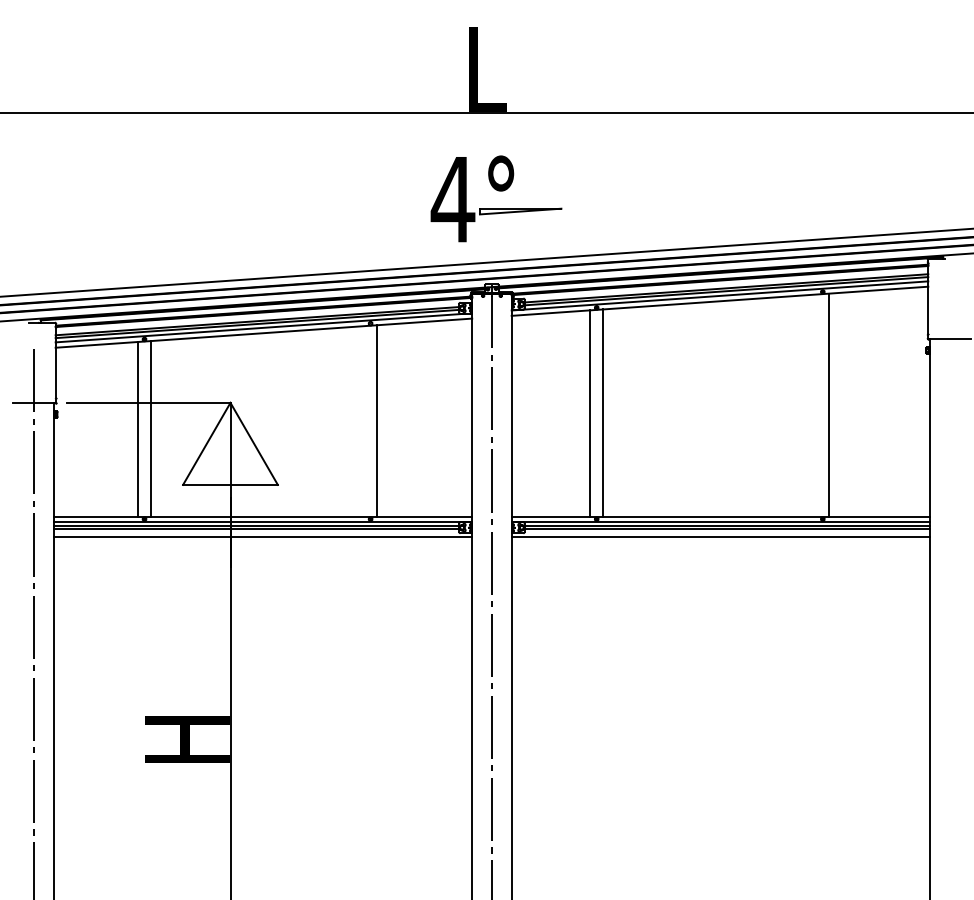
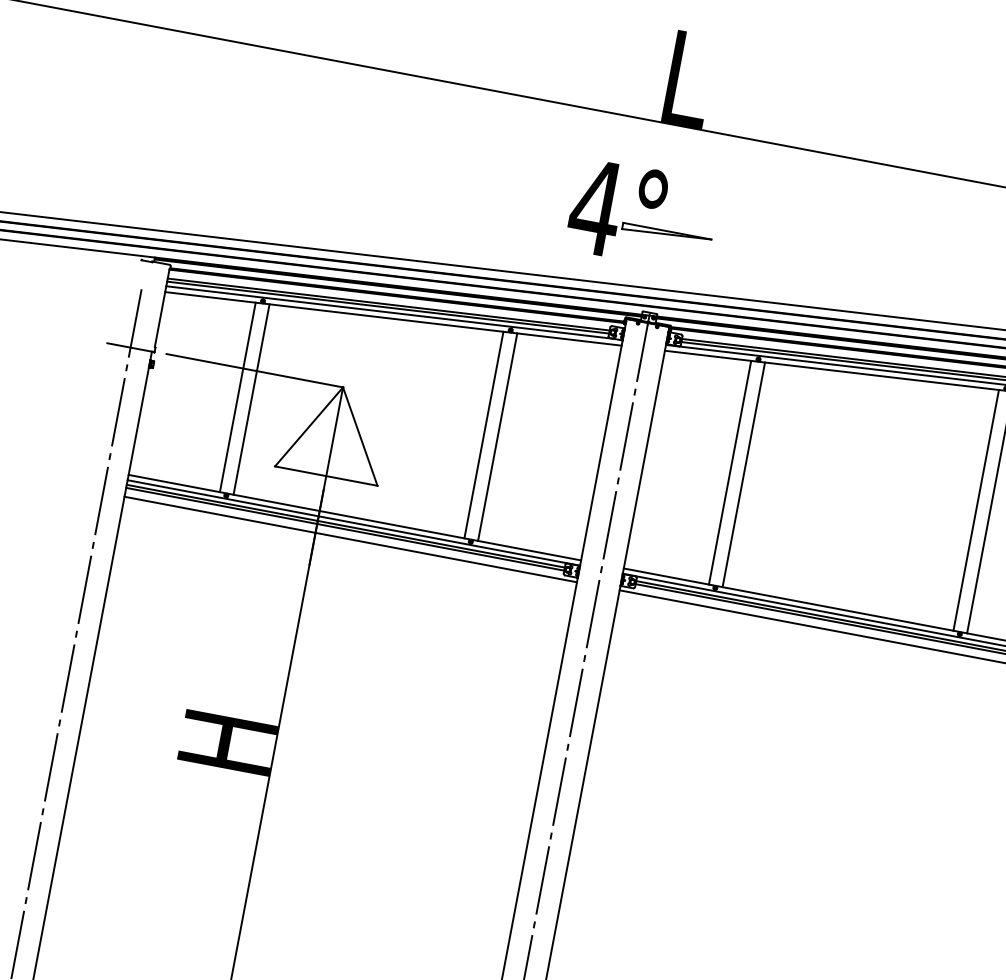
part: (498, 191) -> (646, 208), moved
line: (816, 405) -> (976, 510), added
line: (364, 421) -> (484, 434), added

